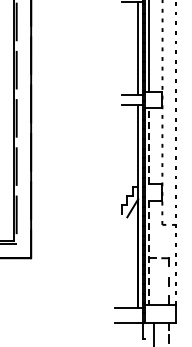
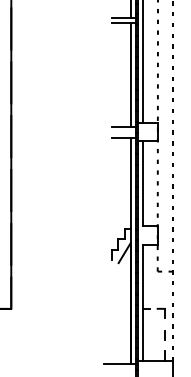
line: (149, 146) -> (143, 184), dashed -> solid
line: (149, 252) -> (143, 302), dashed -> solid

